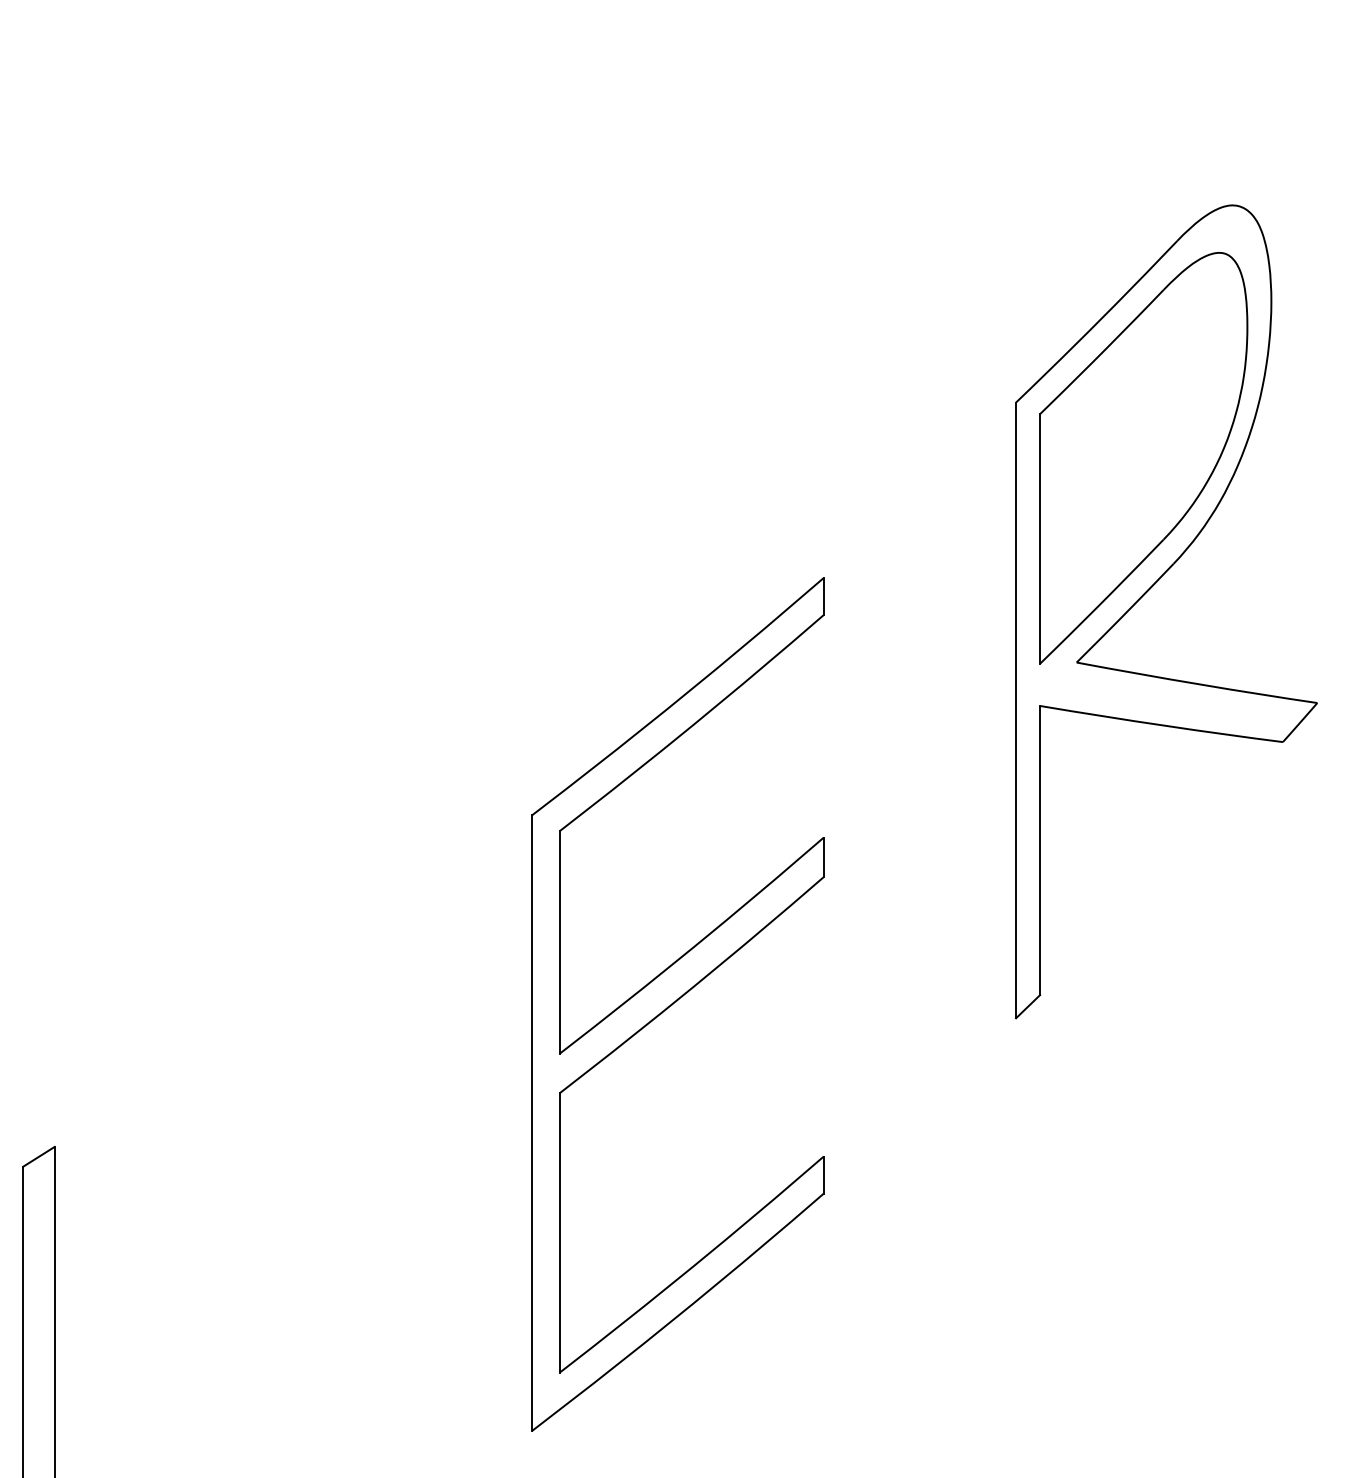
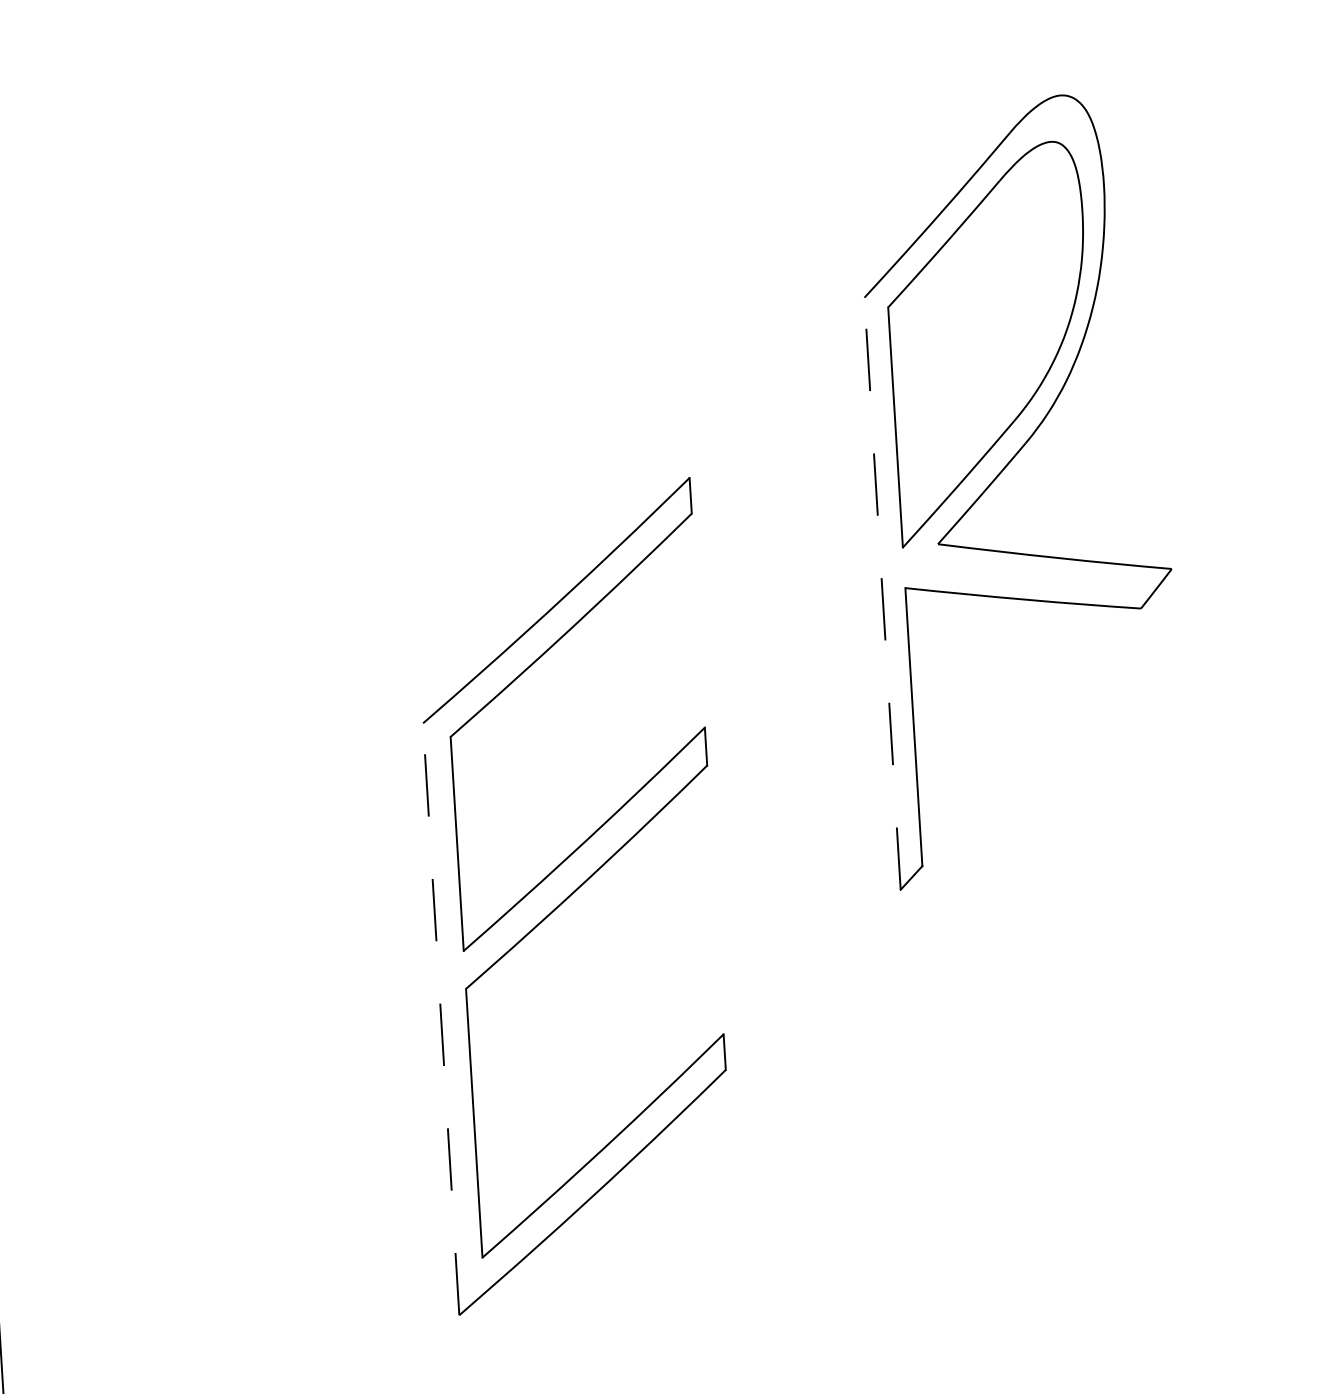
line: (1016, 710) -> (882, 593), solid -> dashed
line: (531, 1123) -> (440, 1019), solid -> dashed

